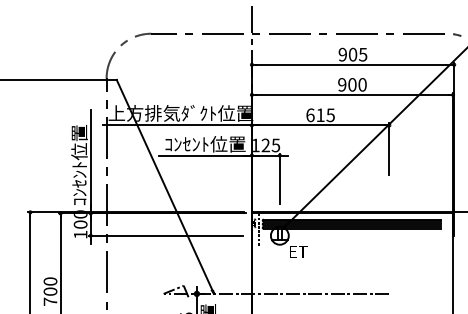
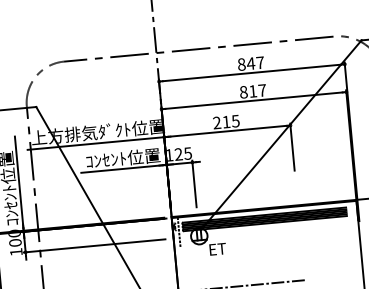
text: (352, 54) -> (250, 63), 905 -> 847
text: (352, 84) -> (253, 91), 900 -> 817
text: (310, 115) -> (217, 123), 615 -> 215

